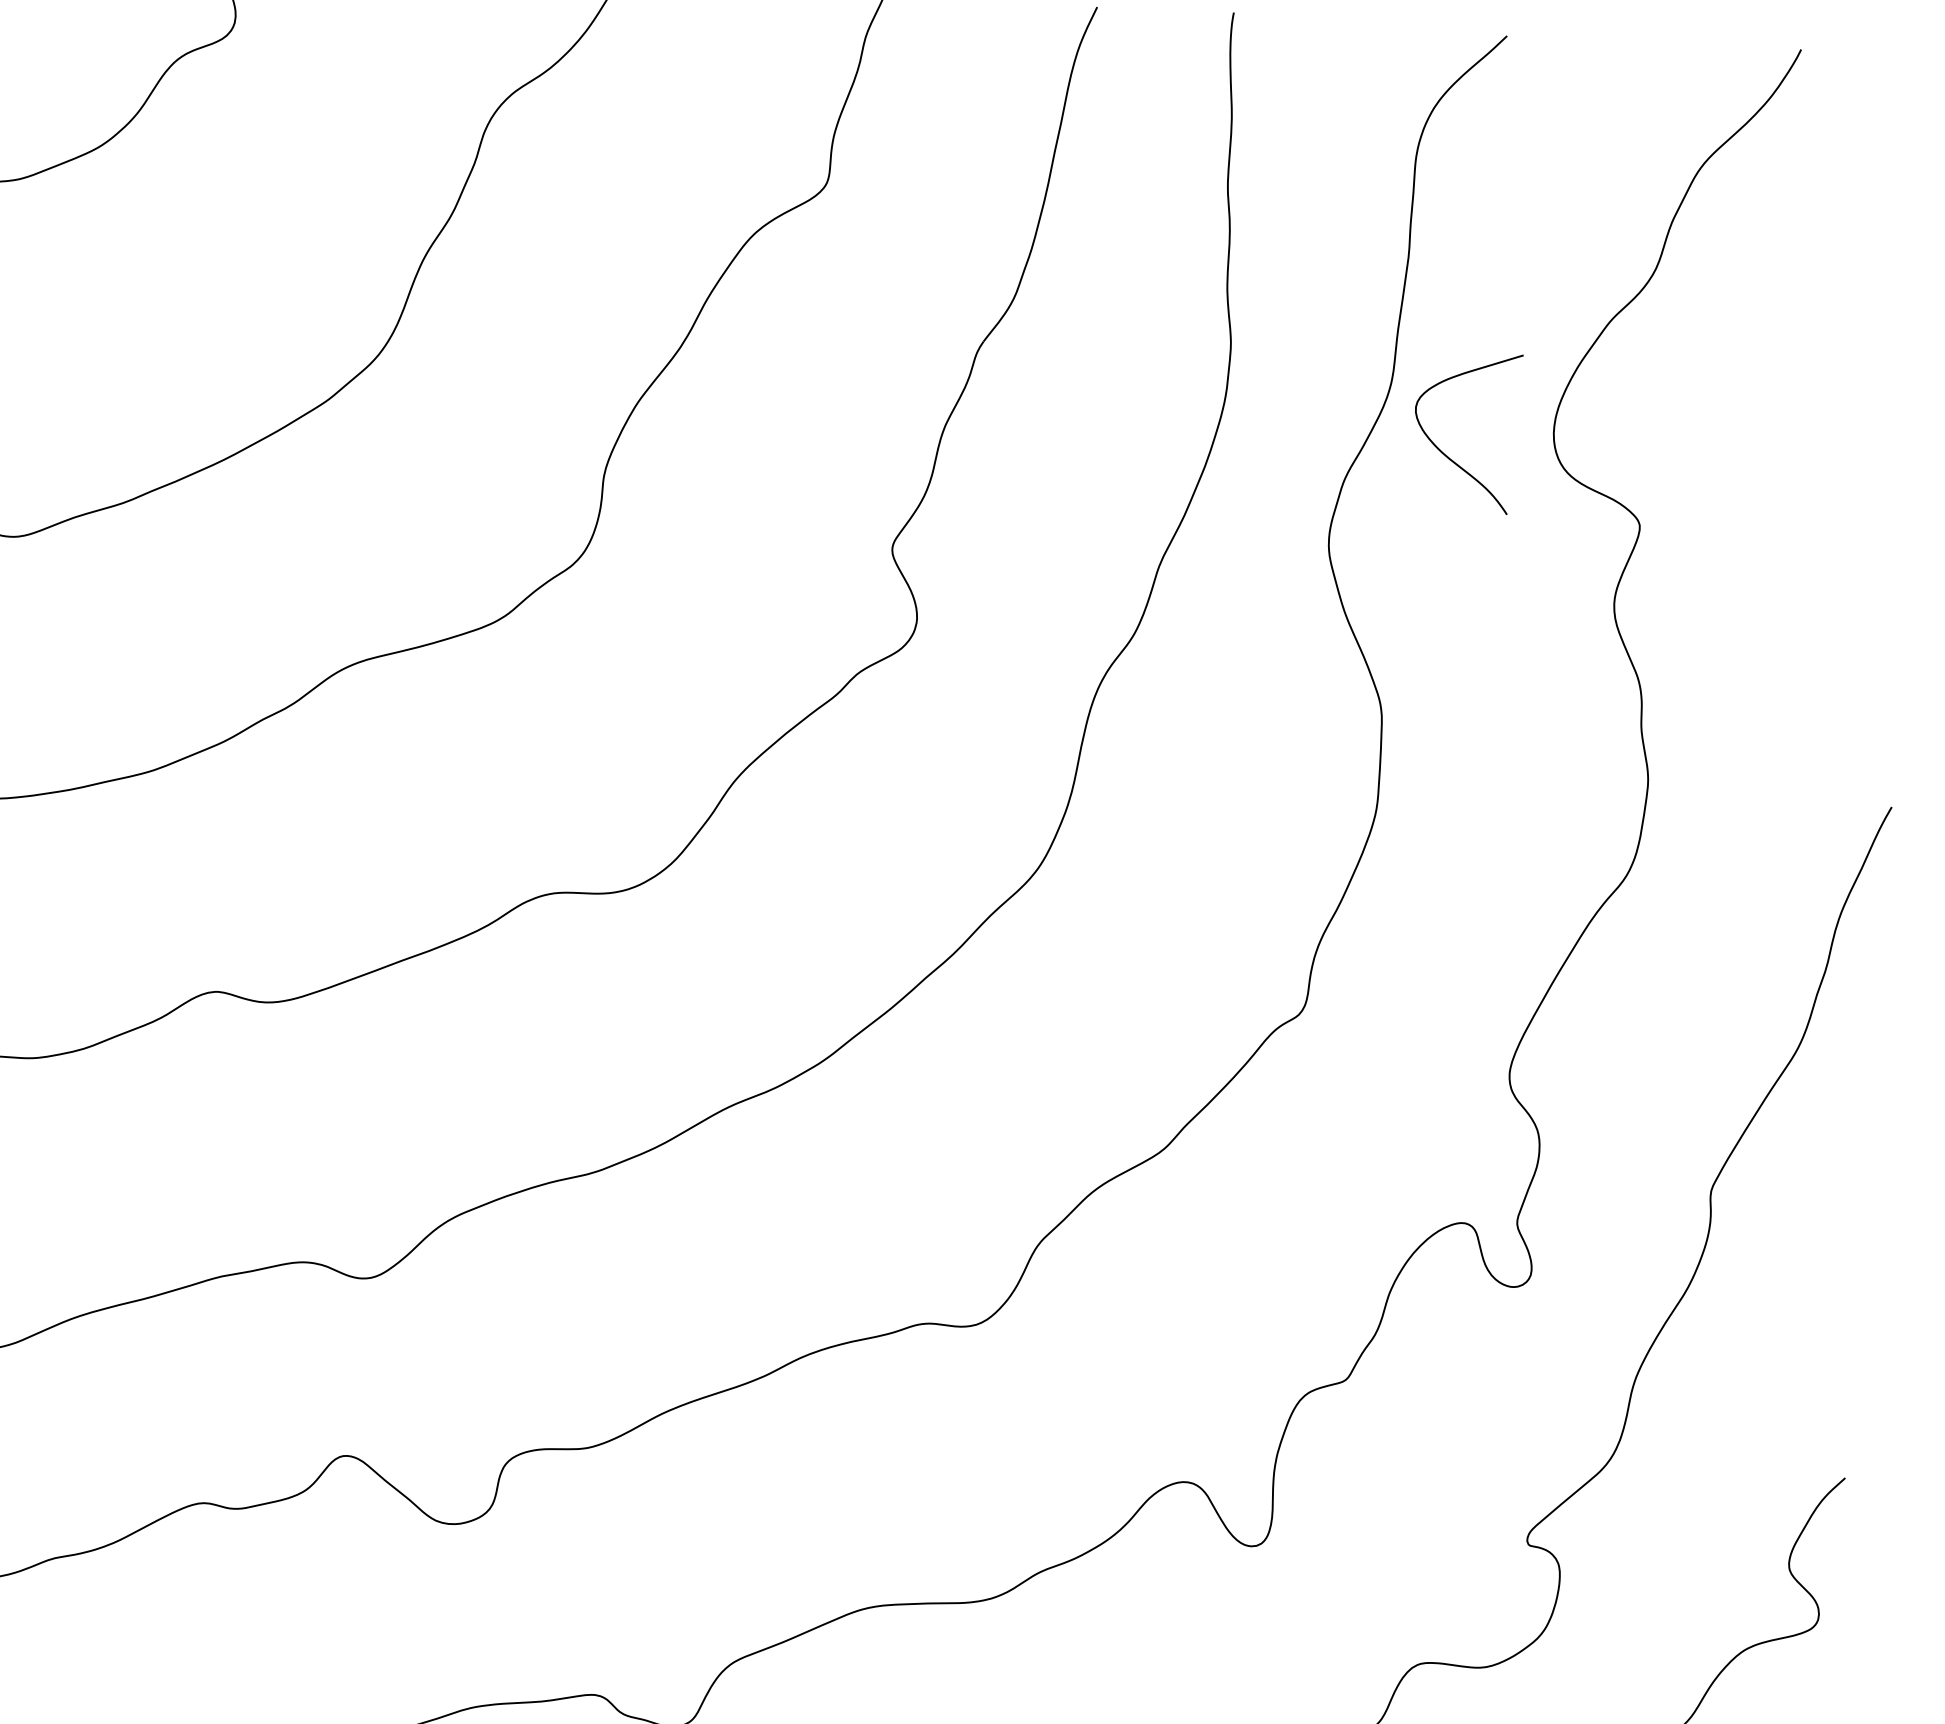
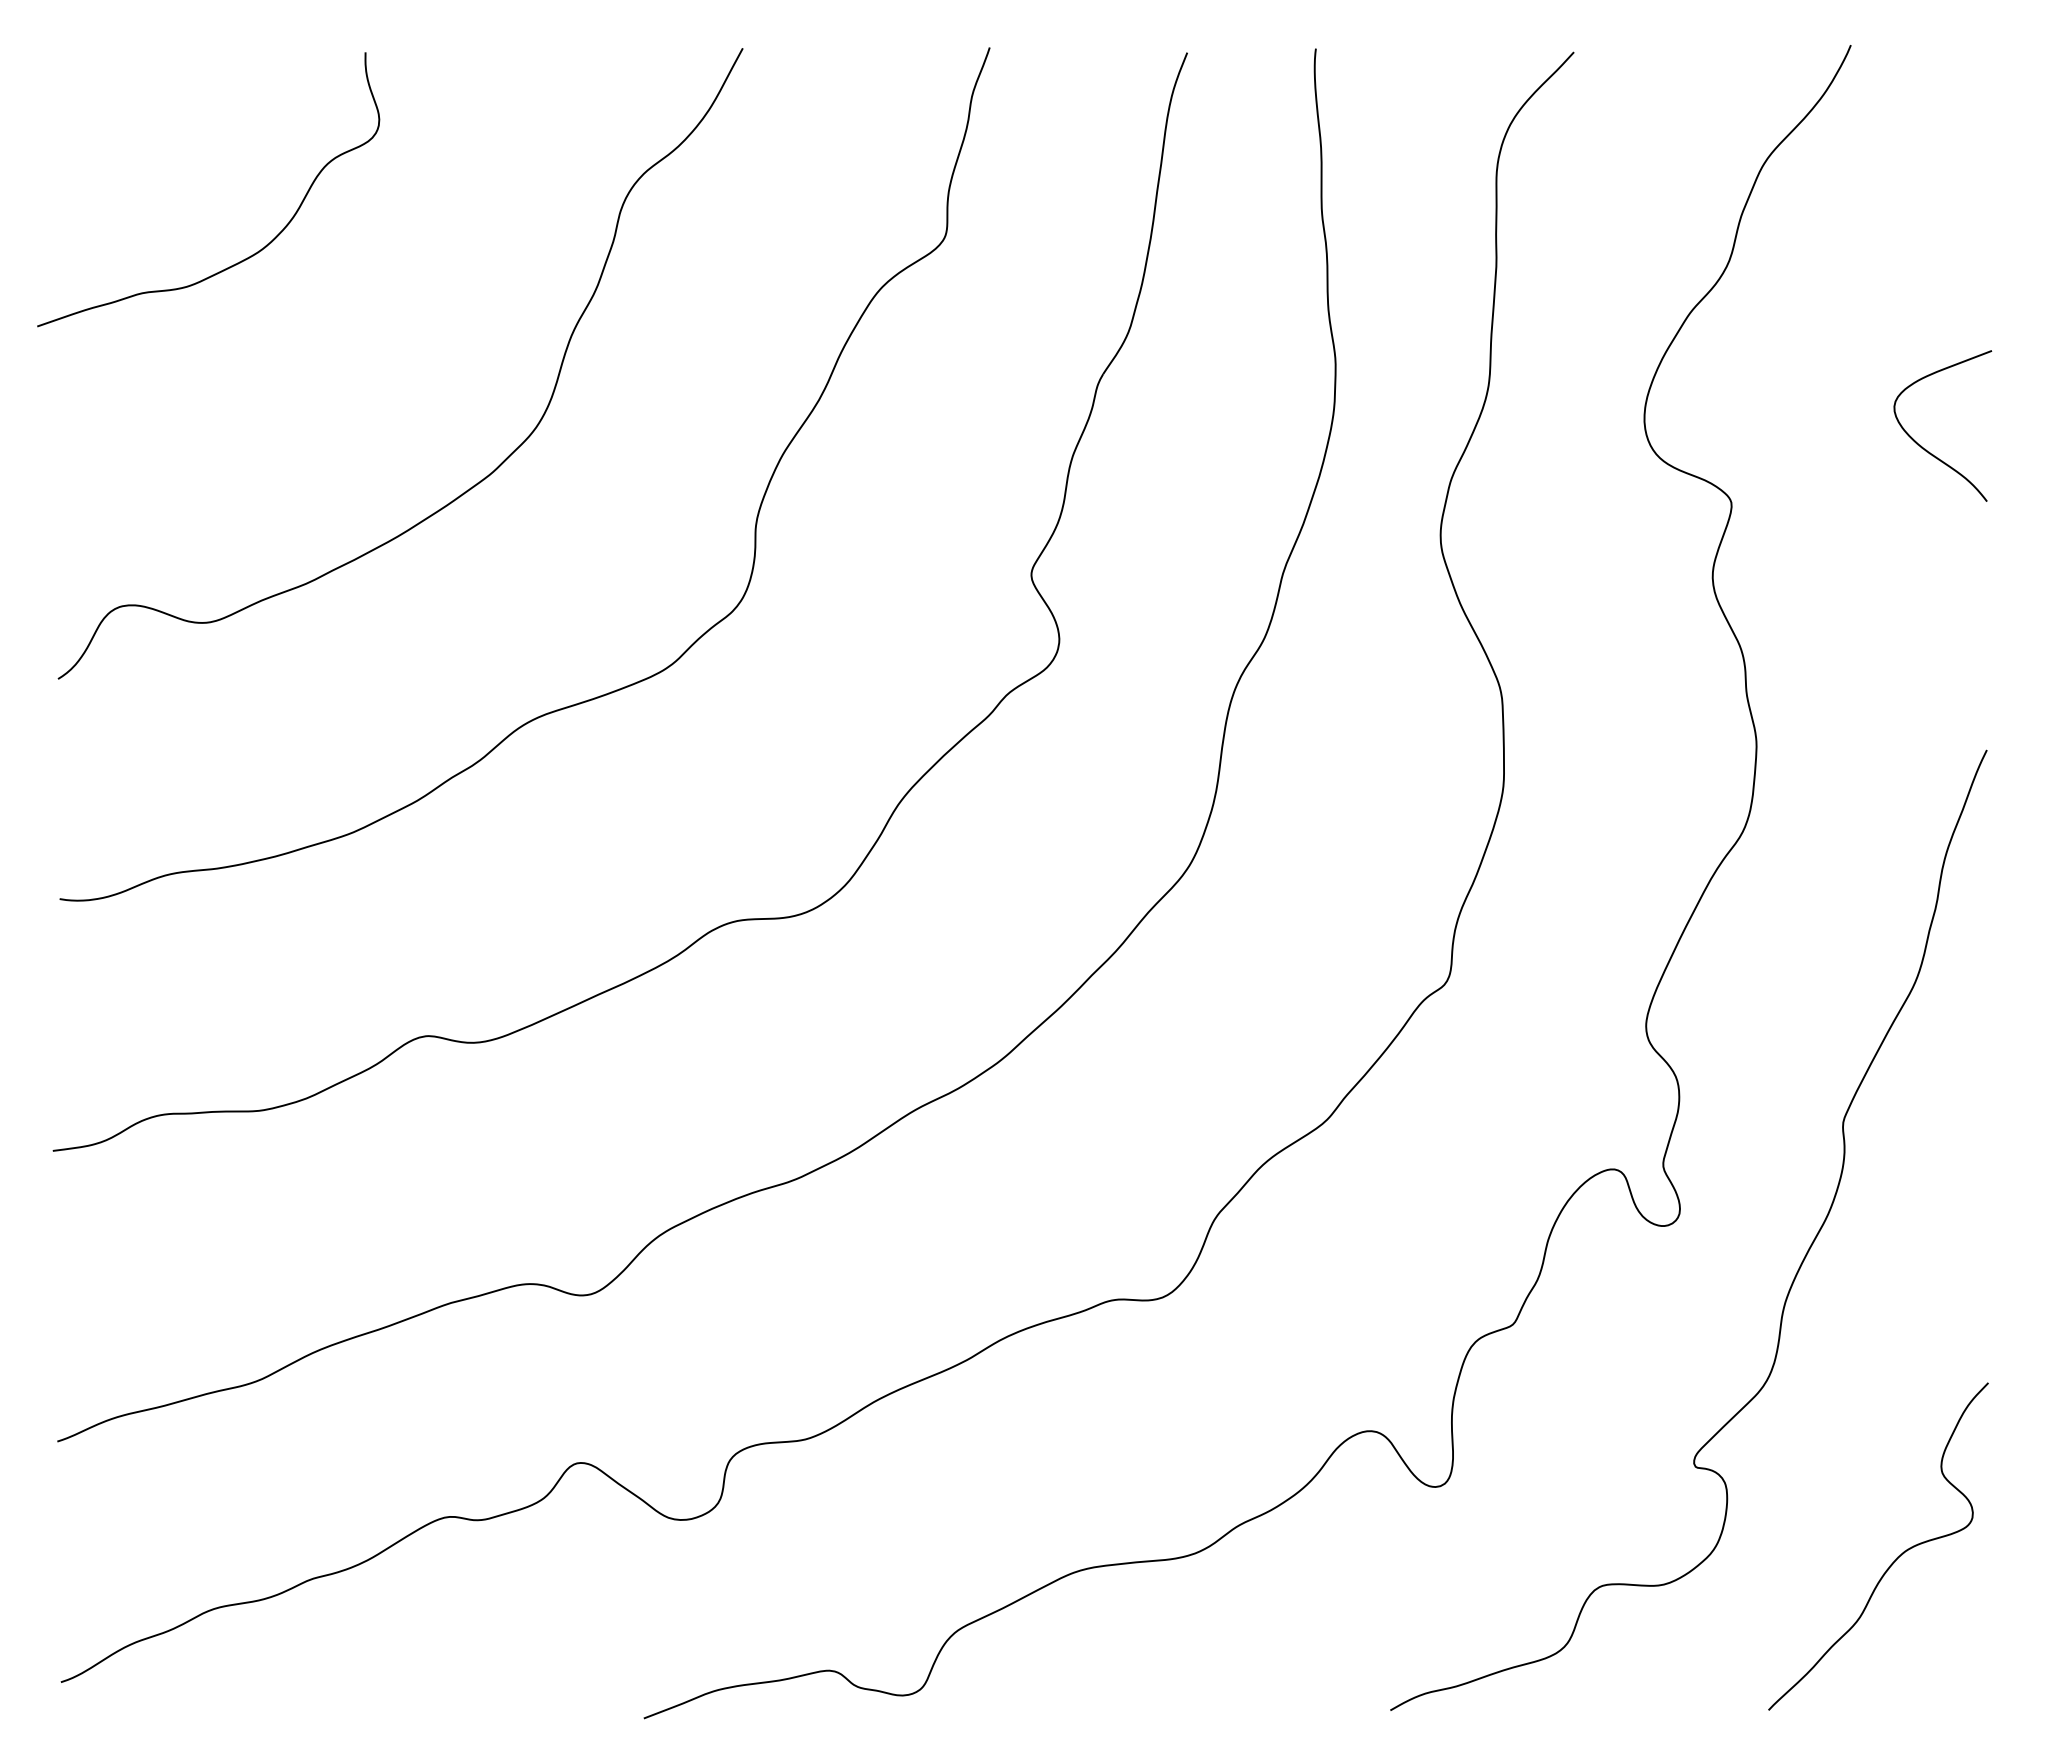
curve: (1445, 453) -> (1925, 448), moved

